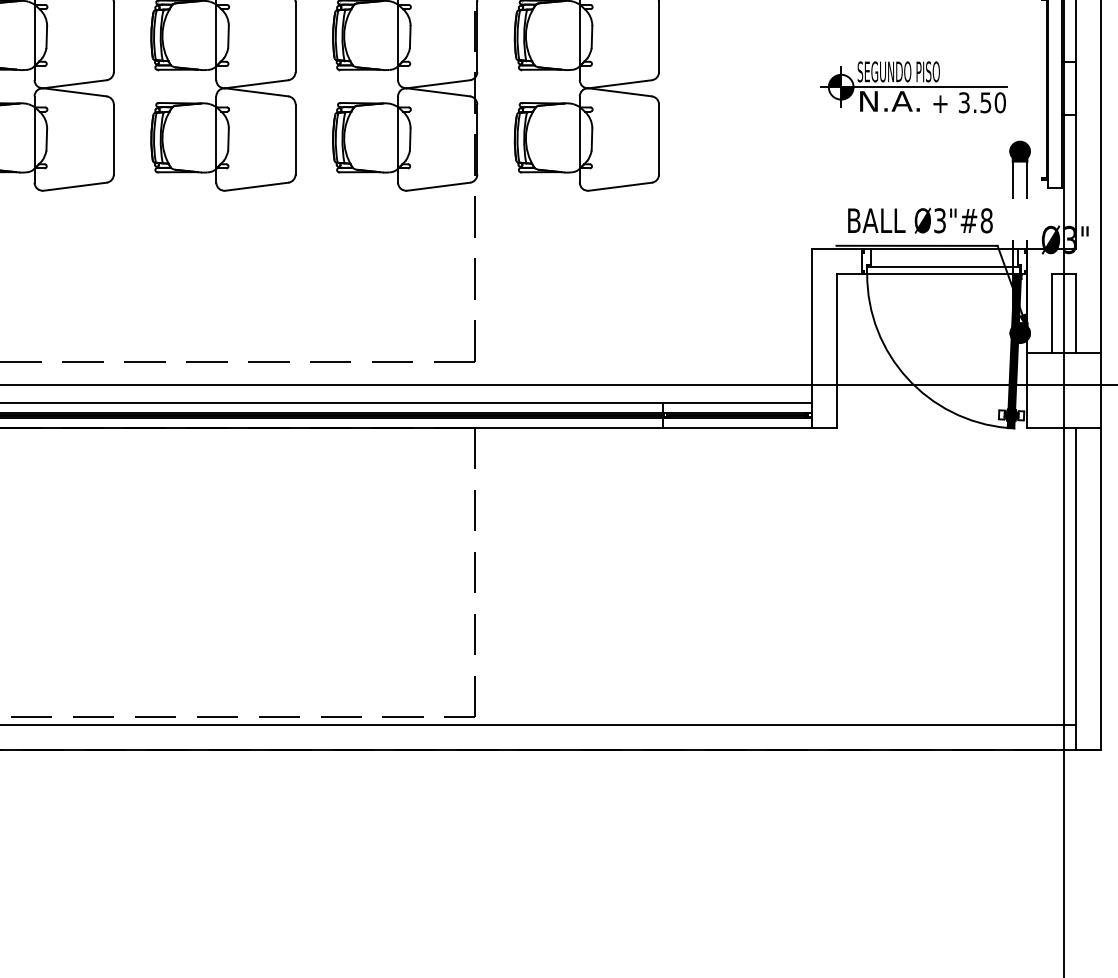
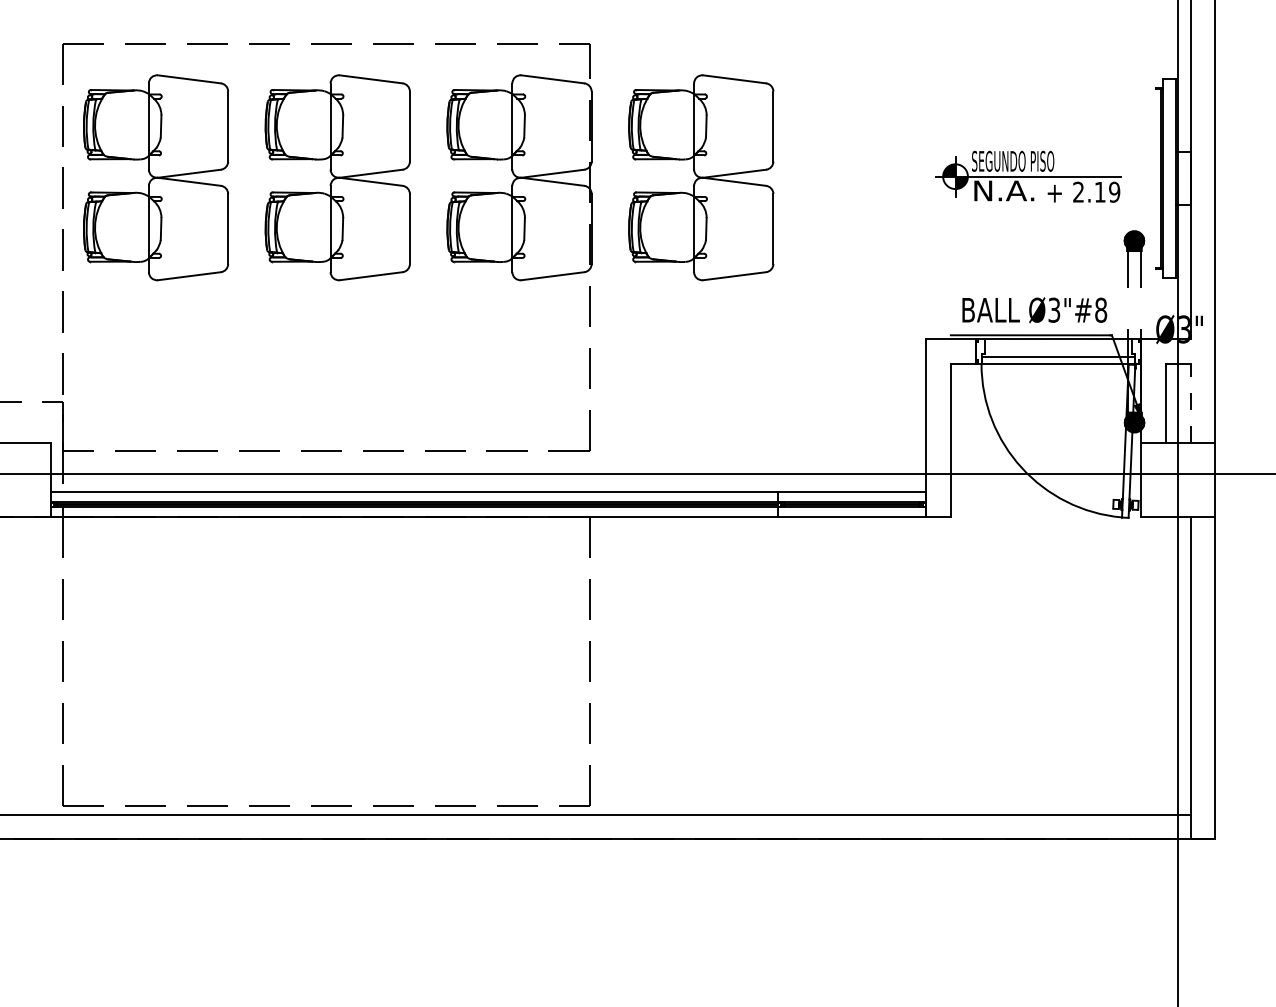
text: (982, 103) -> (1096, 192), 3.50 -> 2.19
line: (1076, 314) -> (1190, 403), solid -> dashed
fill: (1014, 351) -> (1128, 440), removed

